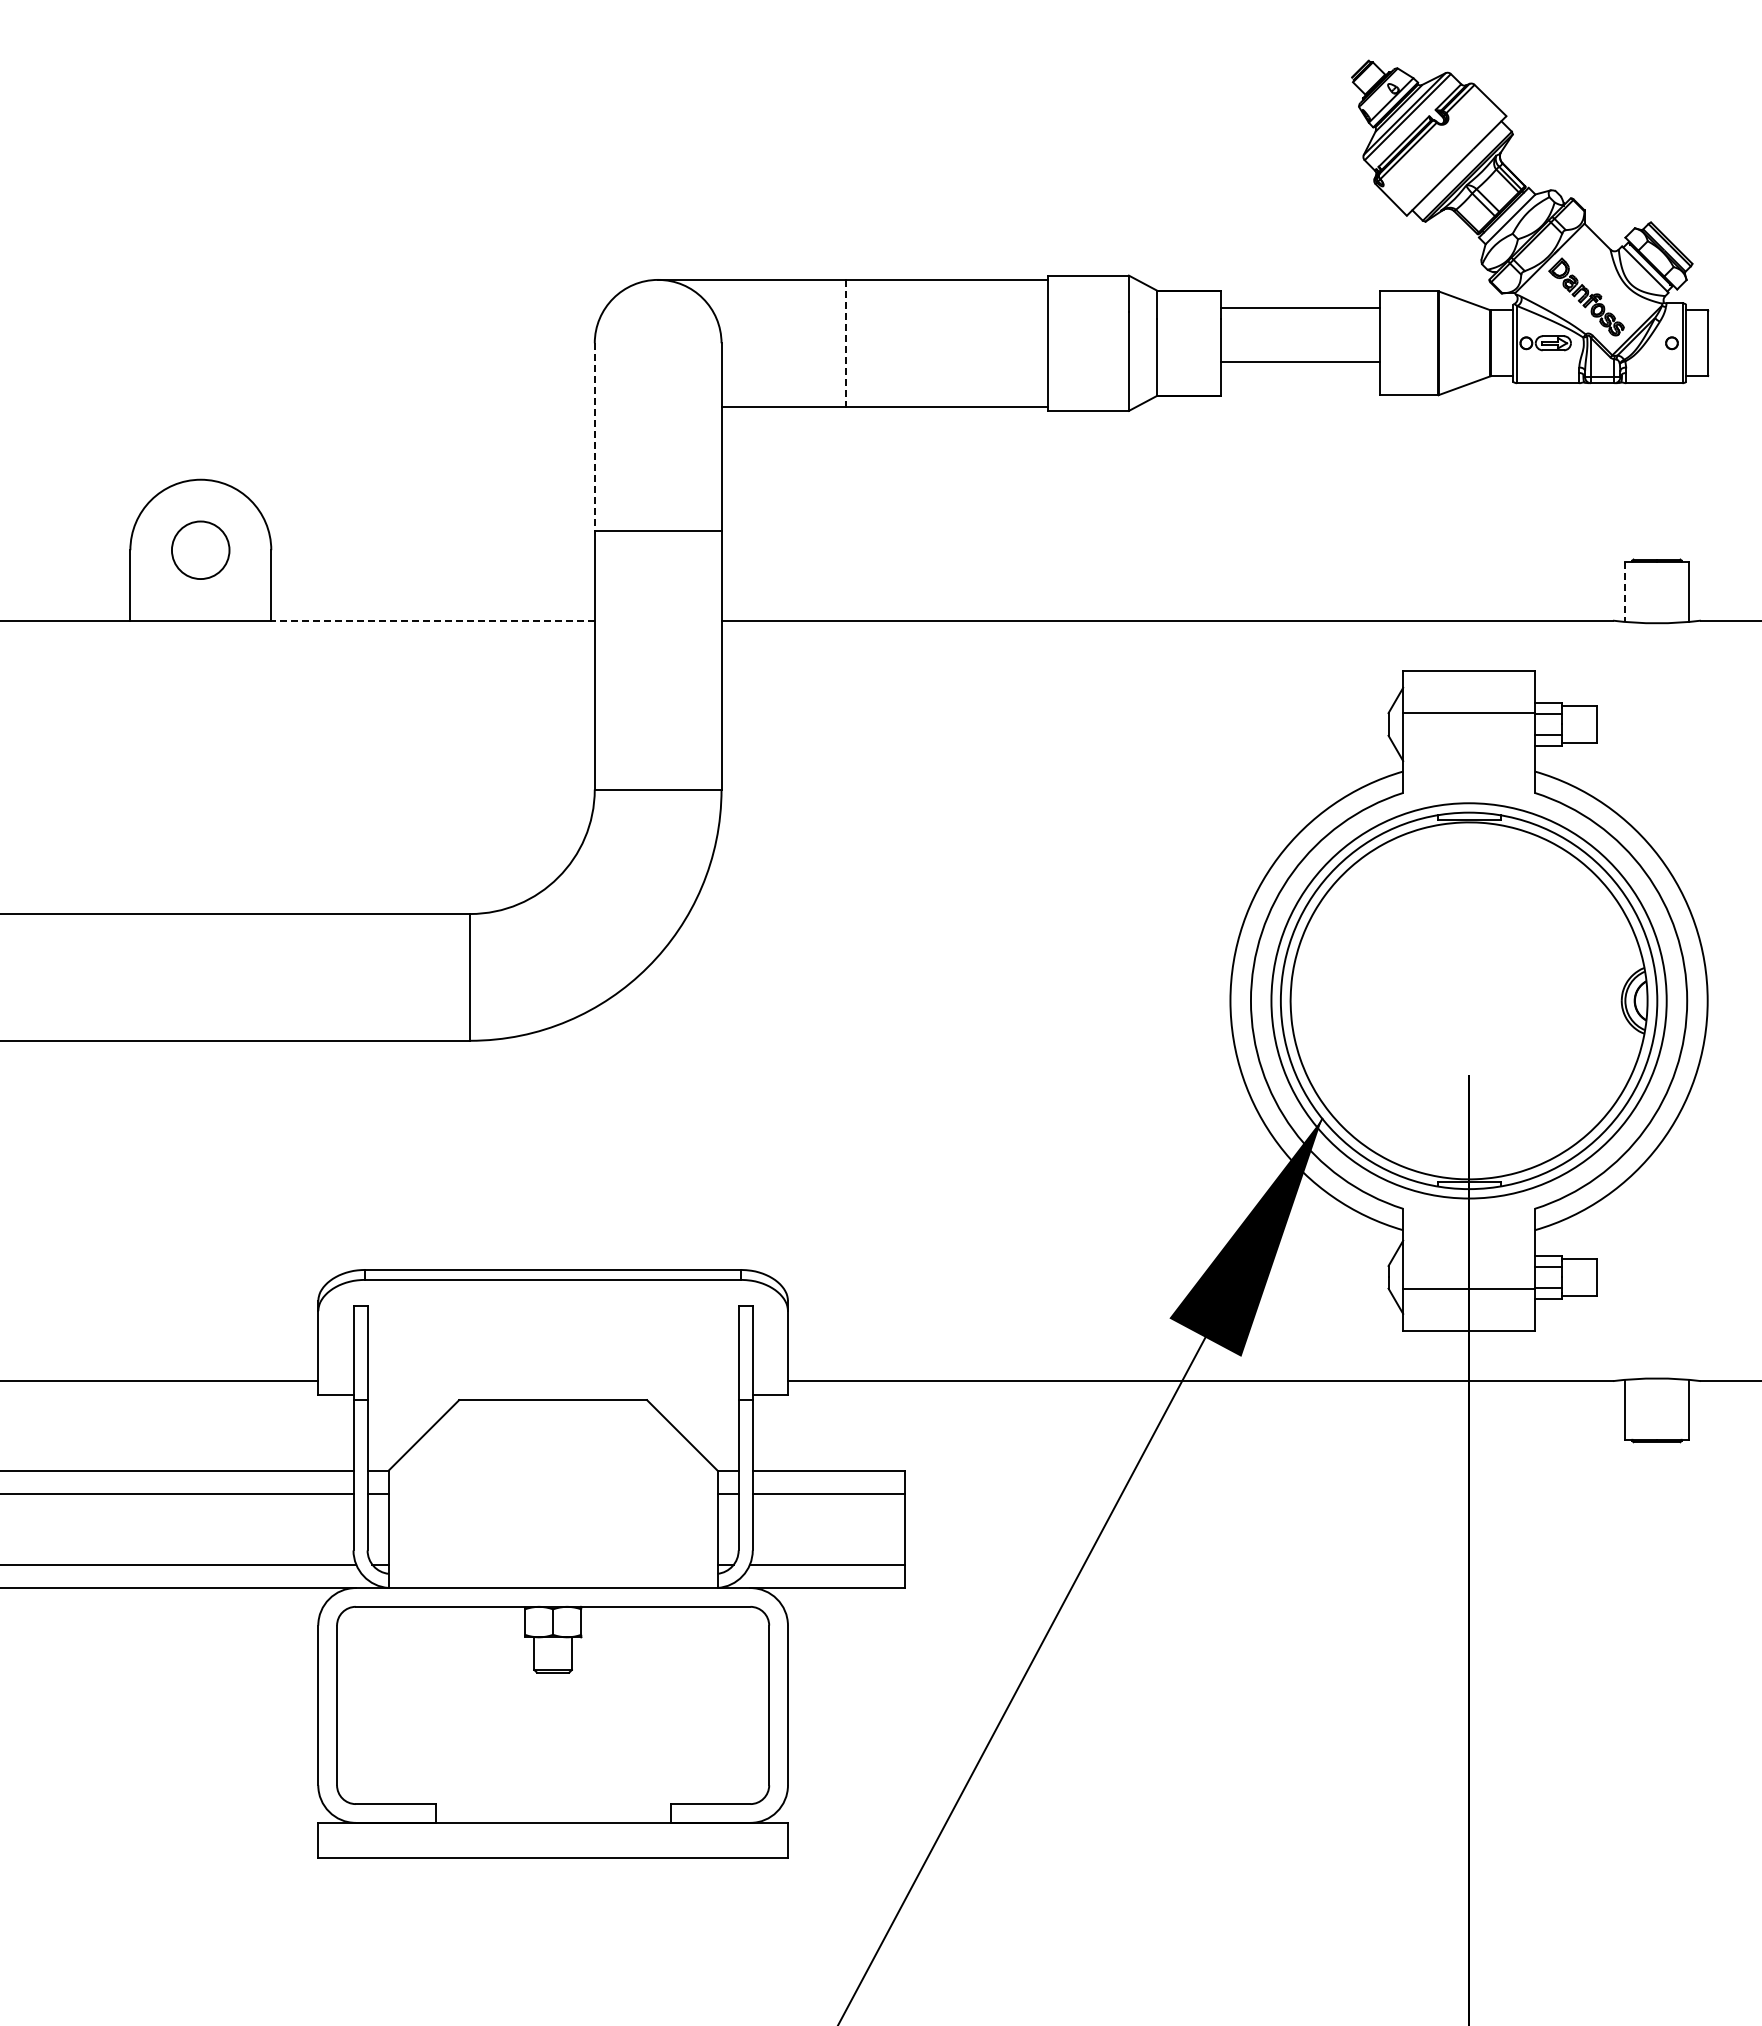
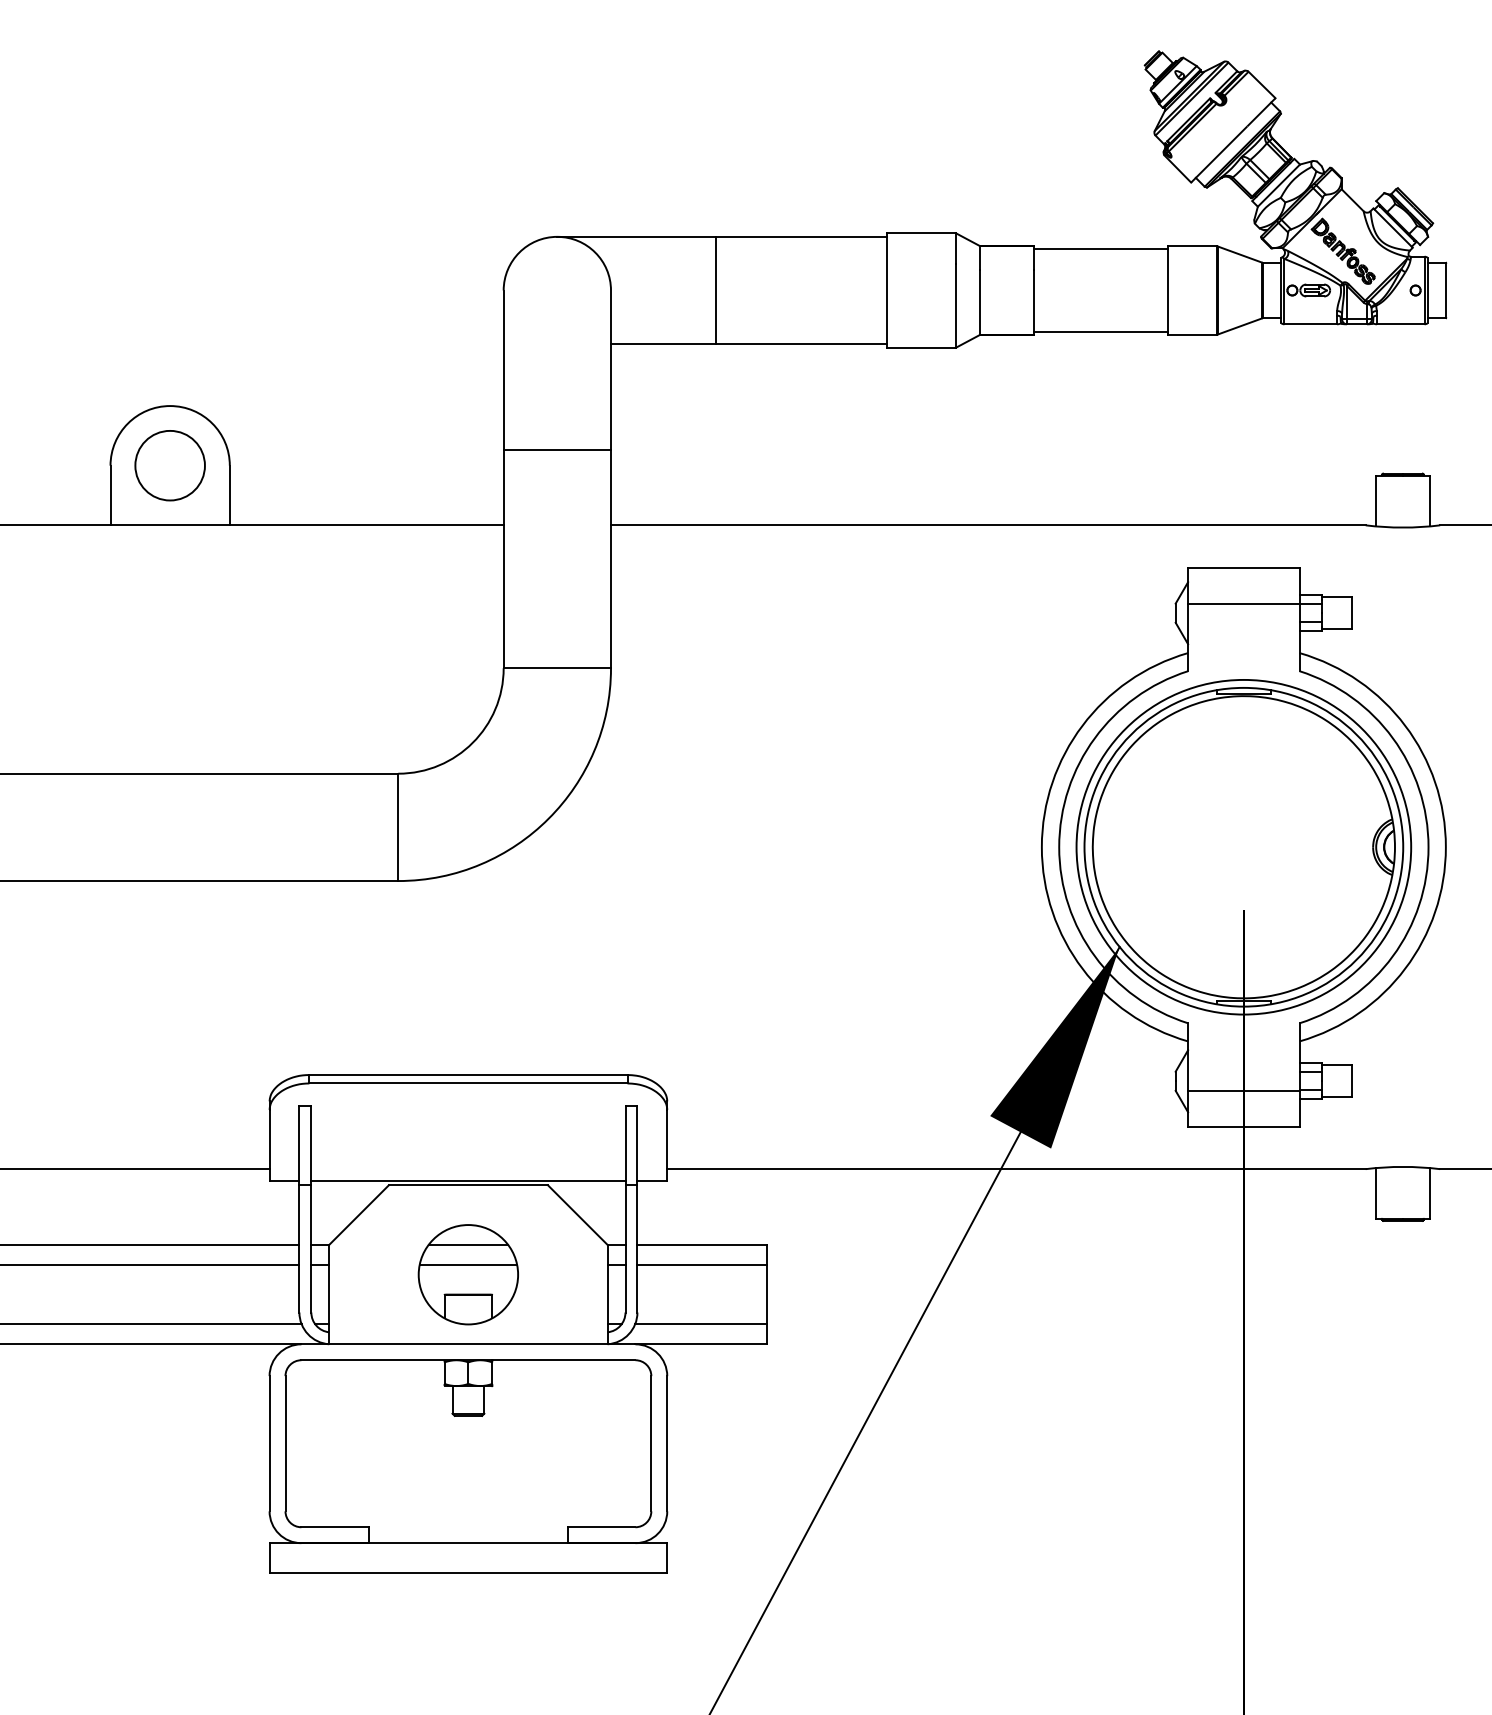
line: (1299, 307) -> (1100, 331), moved
line: (846, 343) -> (716, 290), dashed -> solid
line: (1299, 361) -> (1100, 249), moved
line: (594, 437) -> (503, 370), dashed -> solid
circle: (200, 550) -> (169, 465), size x1.43
line: (1625, 591) -> (1376, 500), dashed -> solid
line: (433, 620) -> (367, 525), dashed -> solid
line: (552, 1395) -> (467, 1181), added
part: (552, 1505) -> (467, 1274), added

